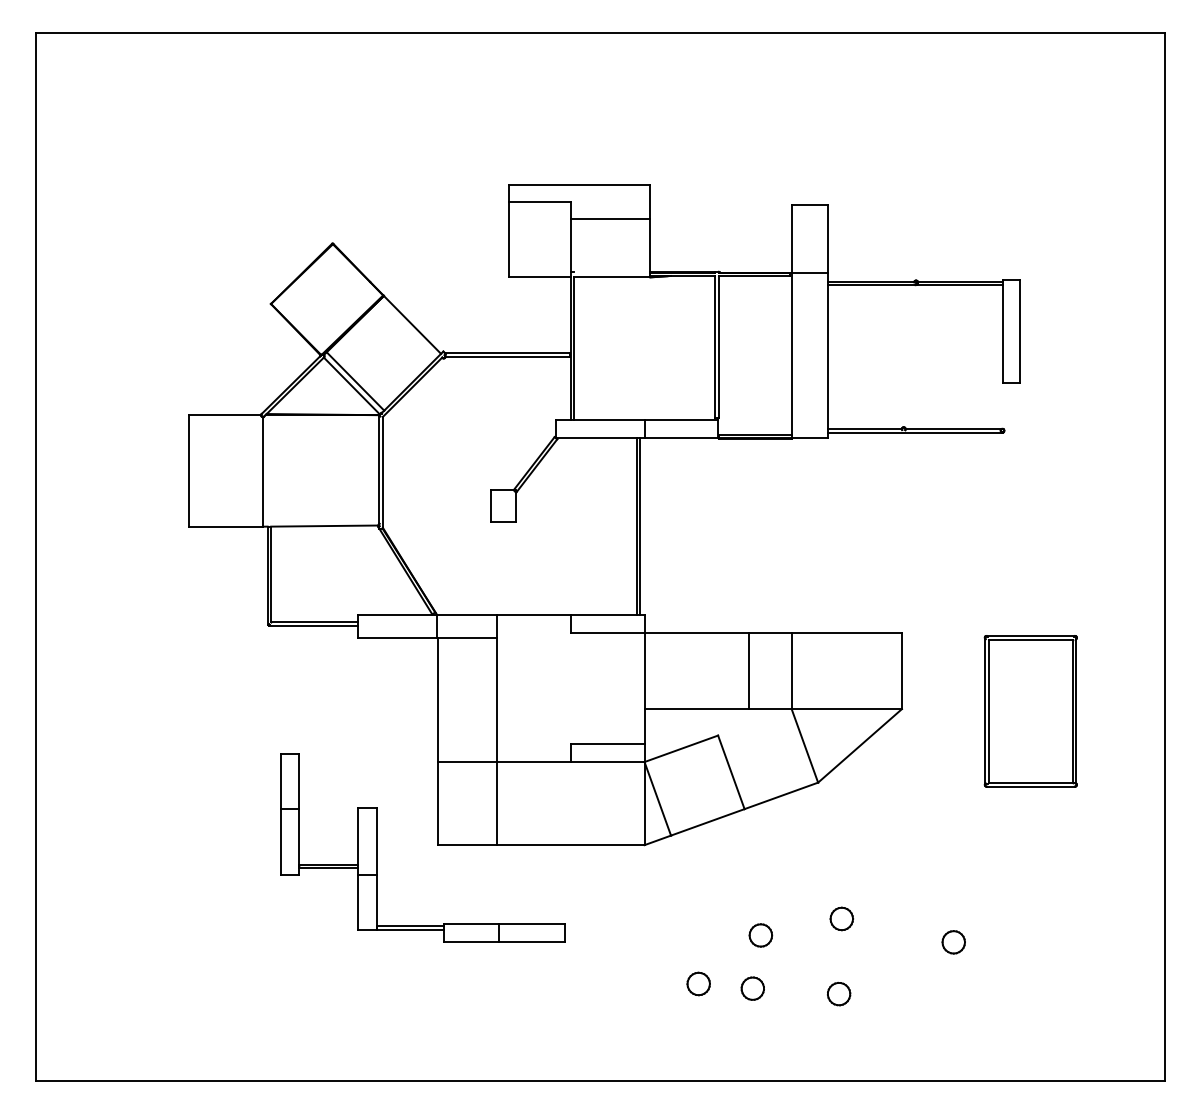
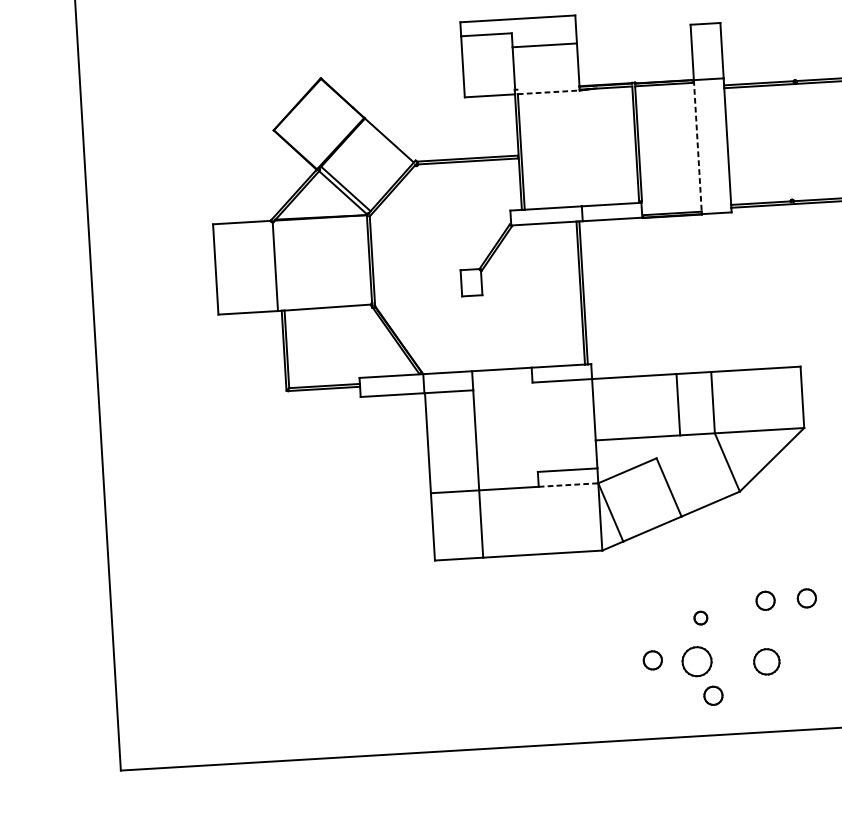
line: (612, 277) -> (549, 92), solid -> dashed
line: (791, 354) -> (697, 146), solid -> dashed
line: (607, 762) -> (568, 485), solid -> dashed
part: (377, 847) -> (386, 565), removed
part: (892, 918) -> (806, 598), added
part: (760, 935) -> (700, 618), size x0.7
part: (752, 988) -> (696, 661), size x1.6
part: (839, 993) -> (767, 661), size x1.4
part: (770, 1031) -> (713, 695), added

